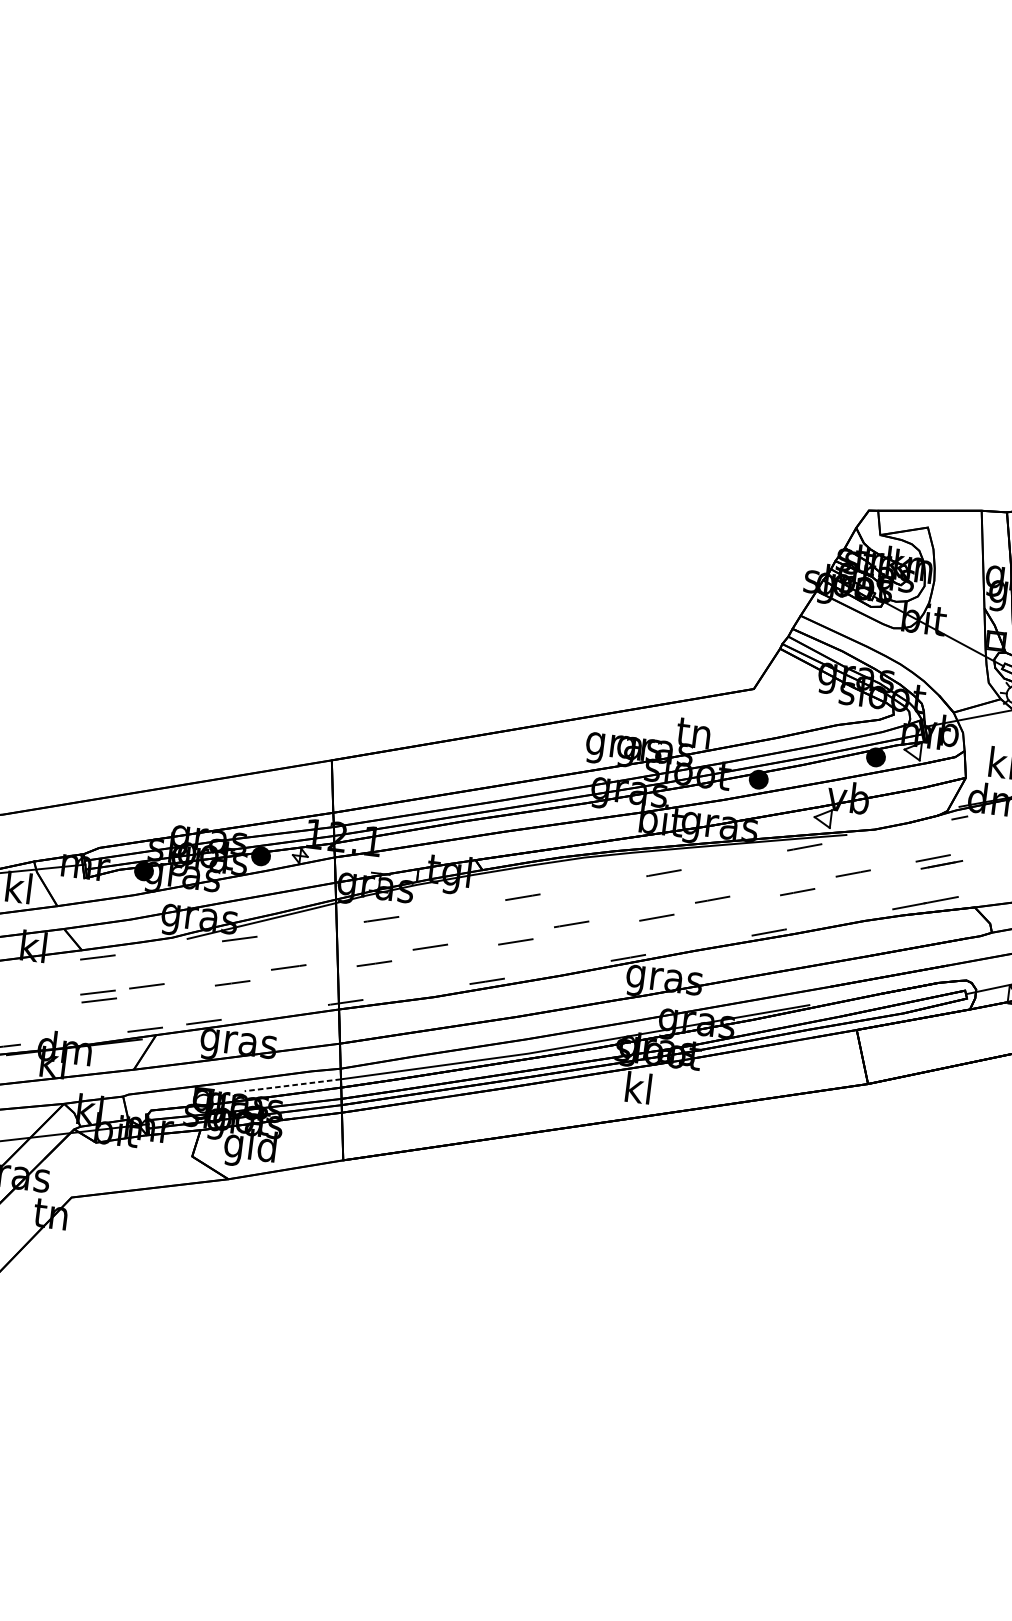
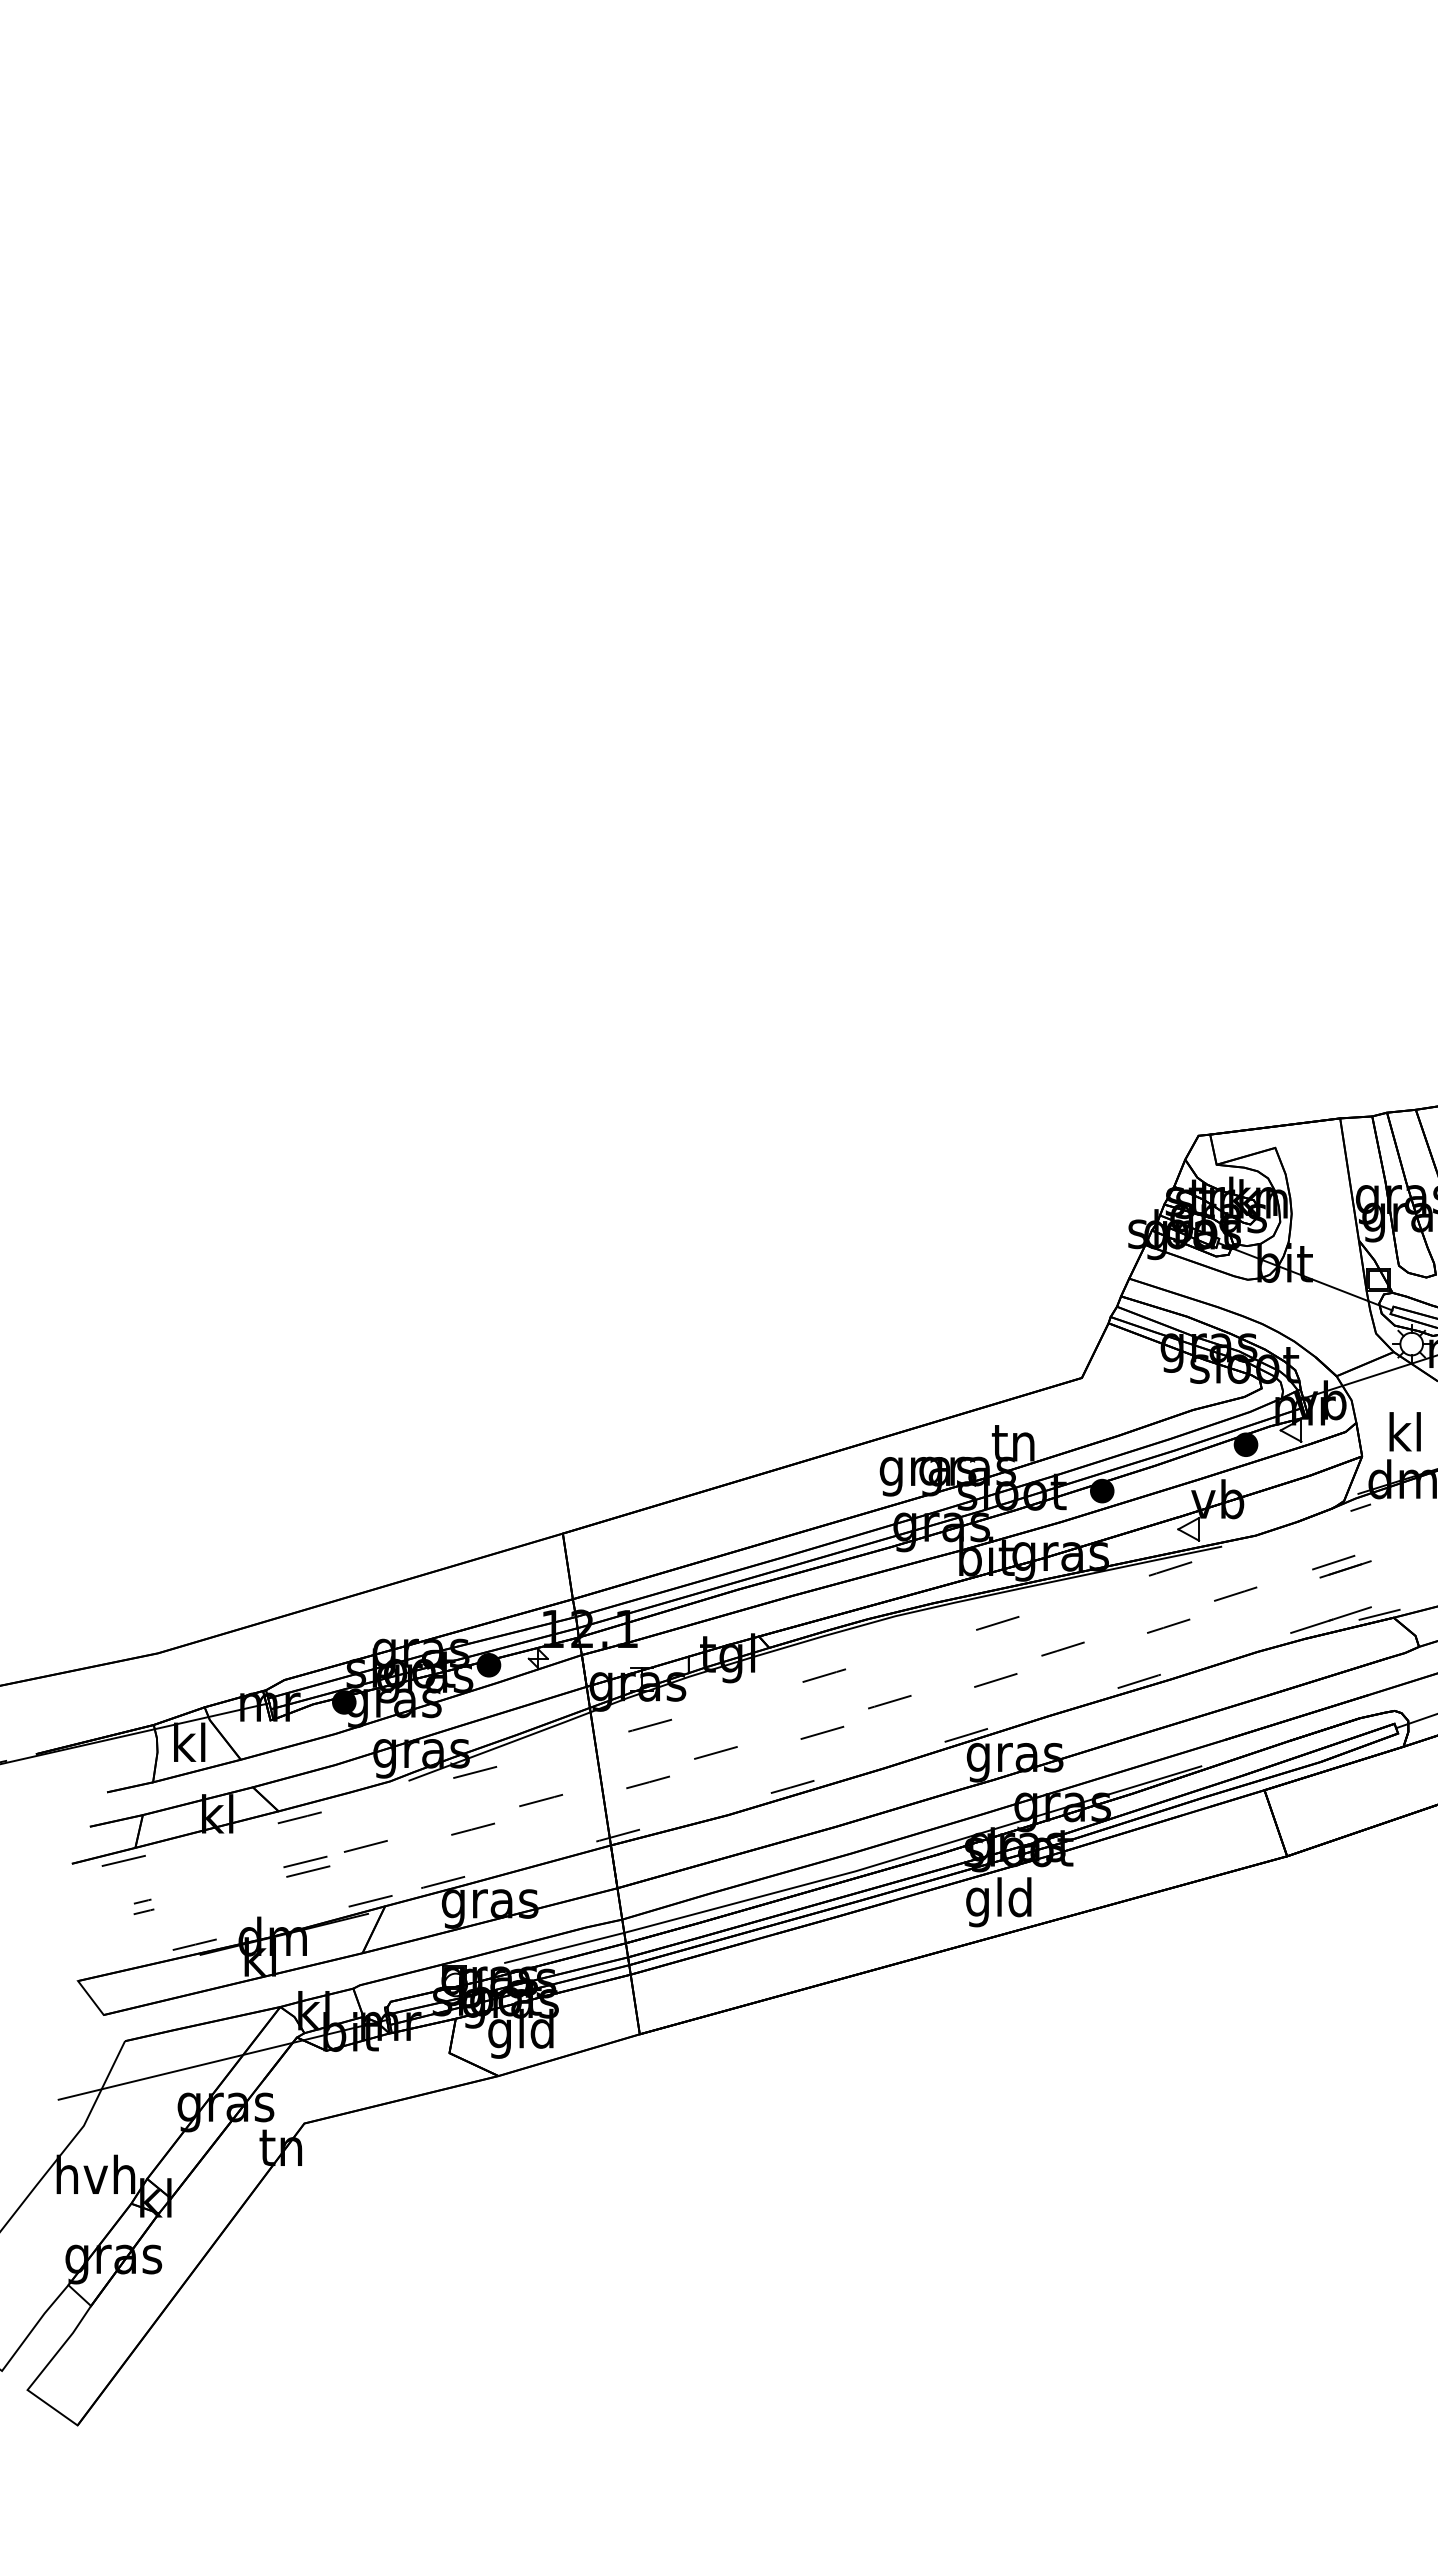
line: (964, 903) -> (1379, 1614), added
line: (292, 1085) -> (564, 1948), dashed -> solid
text: (637, 1092) -> (998, 1902), kl -> gld

